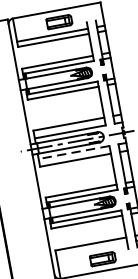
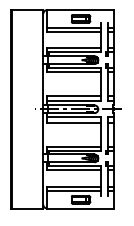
line: (73, 153) -> (73, 117), dashed -> solid
line: (92, 248) -> (74, 190), added

